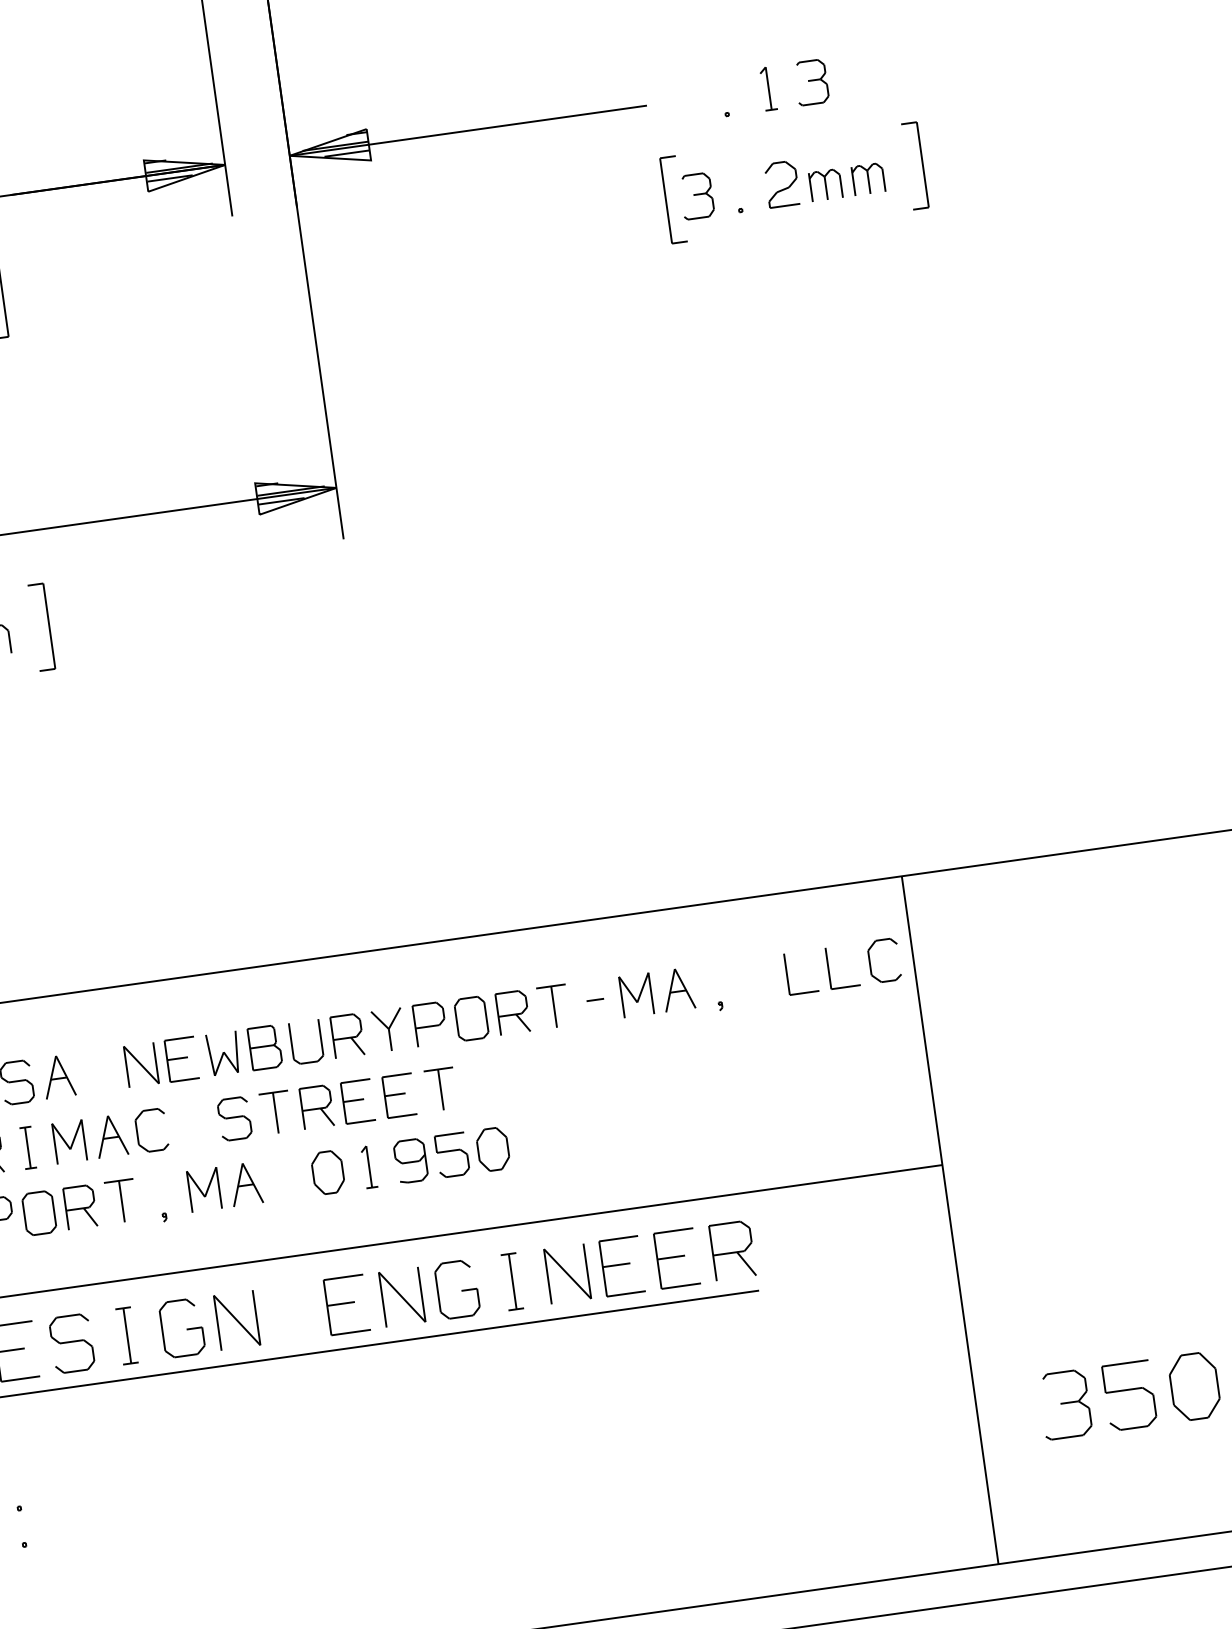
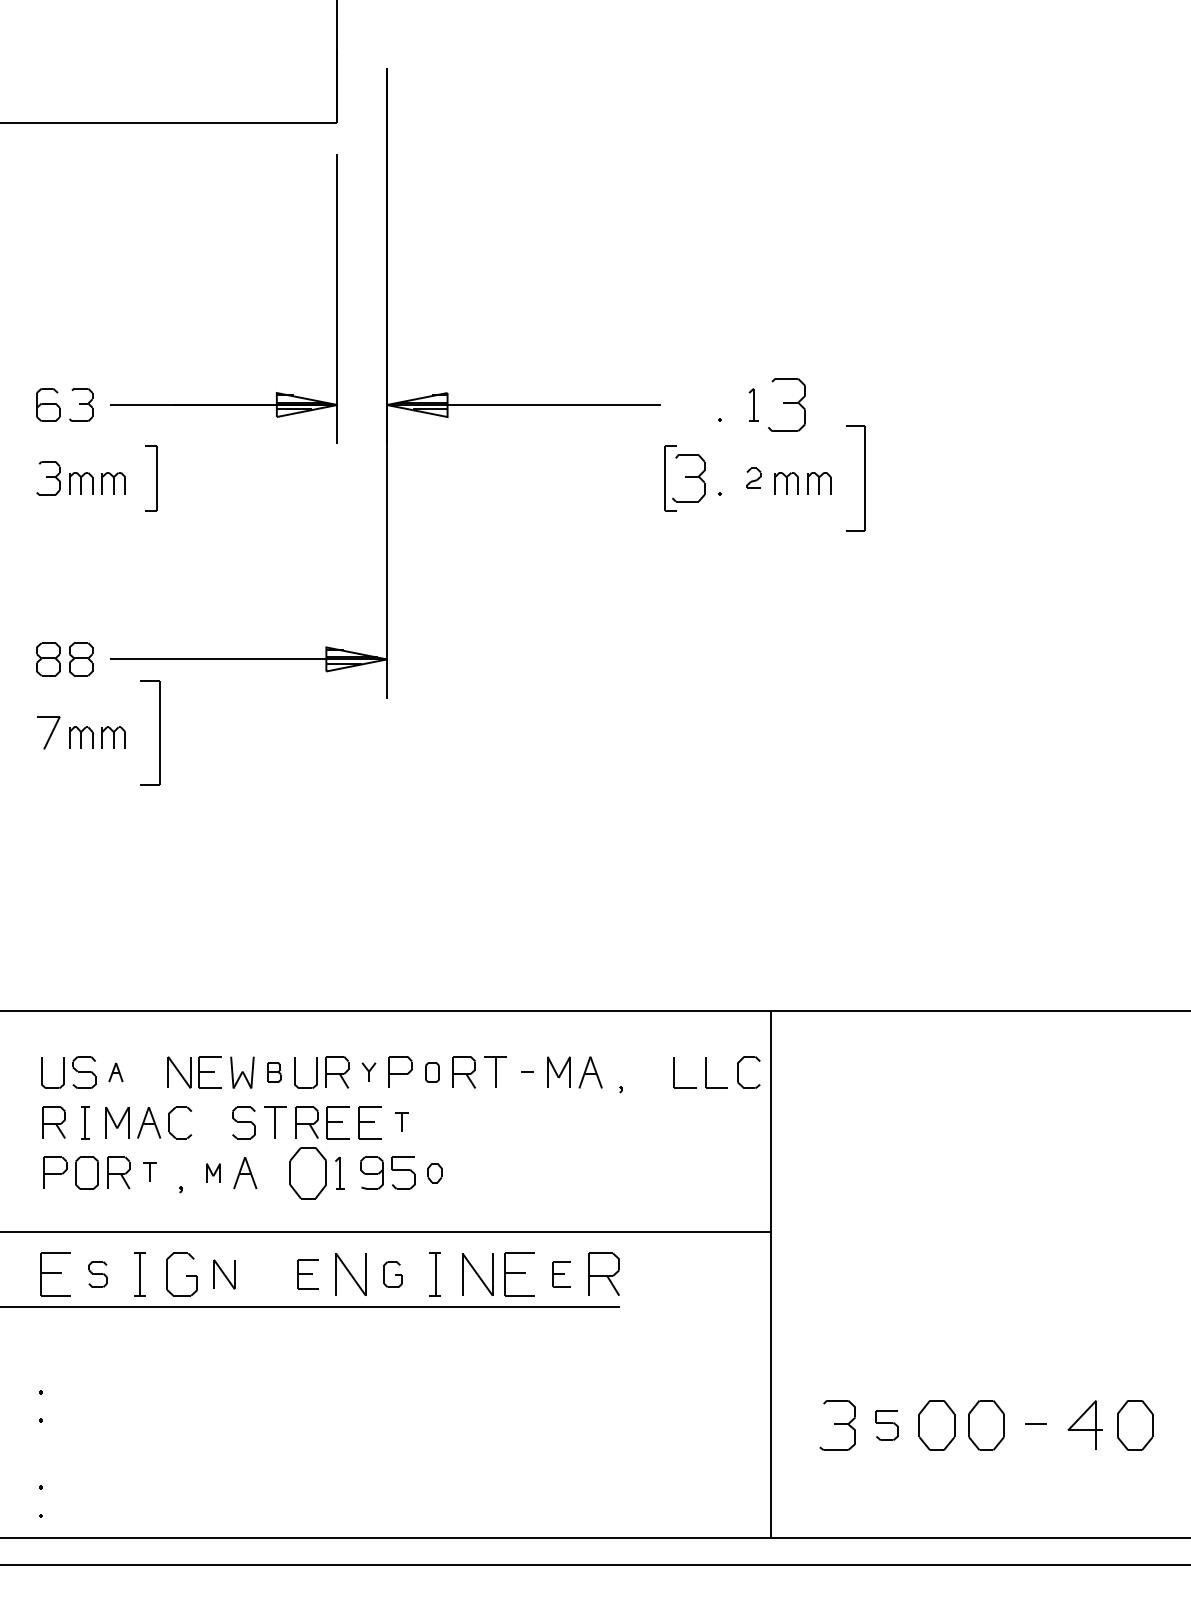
part: (811, 81) -> (786, 404), size x1.6
part: (915, 165) -> (856, 478), size x1.6
part: (781, 184) -> (753, 478), size x0.6
part: (696, 196) -> (688, 478), size x1.4
part: (42, 626) -> (151, 732), size x1.6
part: (471, 1018) -> (432, 1072), size x0.6
part: (387, 1028) -> (368, 1071), size x0.6
part: (265, 1047) -> (274, 1072), size x0.6
part: (57, 1076) -> (115, 1072), size x0.6
part: (440, 1089) -> (401, 1122), size x0.6
part: (492, 1148) -> (434, 1172), size x0.6
part: (328, 1171) -> (308, 1172), size x1.6
part: (204, 1189) -> (213, 1172), size x0.6
part: (120, 1200) -> (149, 1172), size x0.6
part: (677, 1258) -> (561, 1274), size x0.6
part: (456, 1289) -> (392, 1274), size x0.6
part: (346, 1304) -> (308, 1274), size x0.7
part: (237, 1320) -> (224, 1274), size x0.7
part: (71, 1343) -> (97, 1274), size x0.6
part: (1128, 1395) -> (886, 1425), size x0.6

